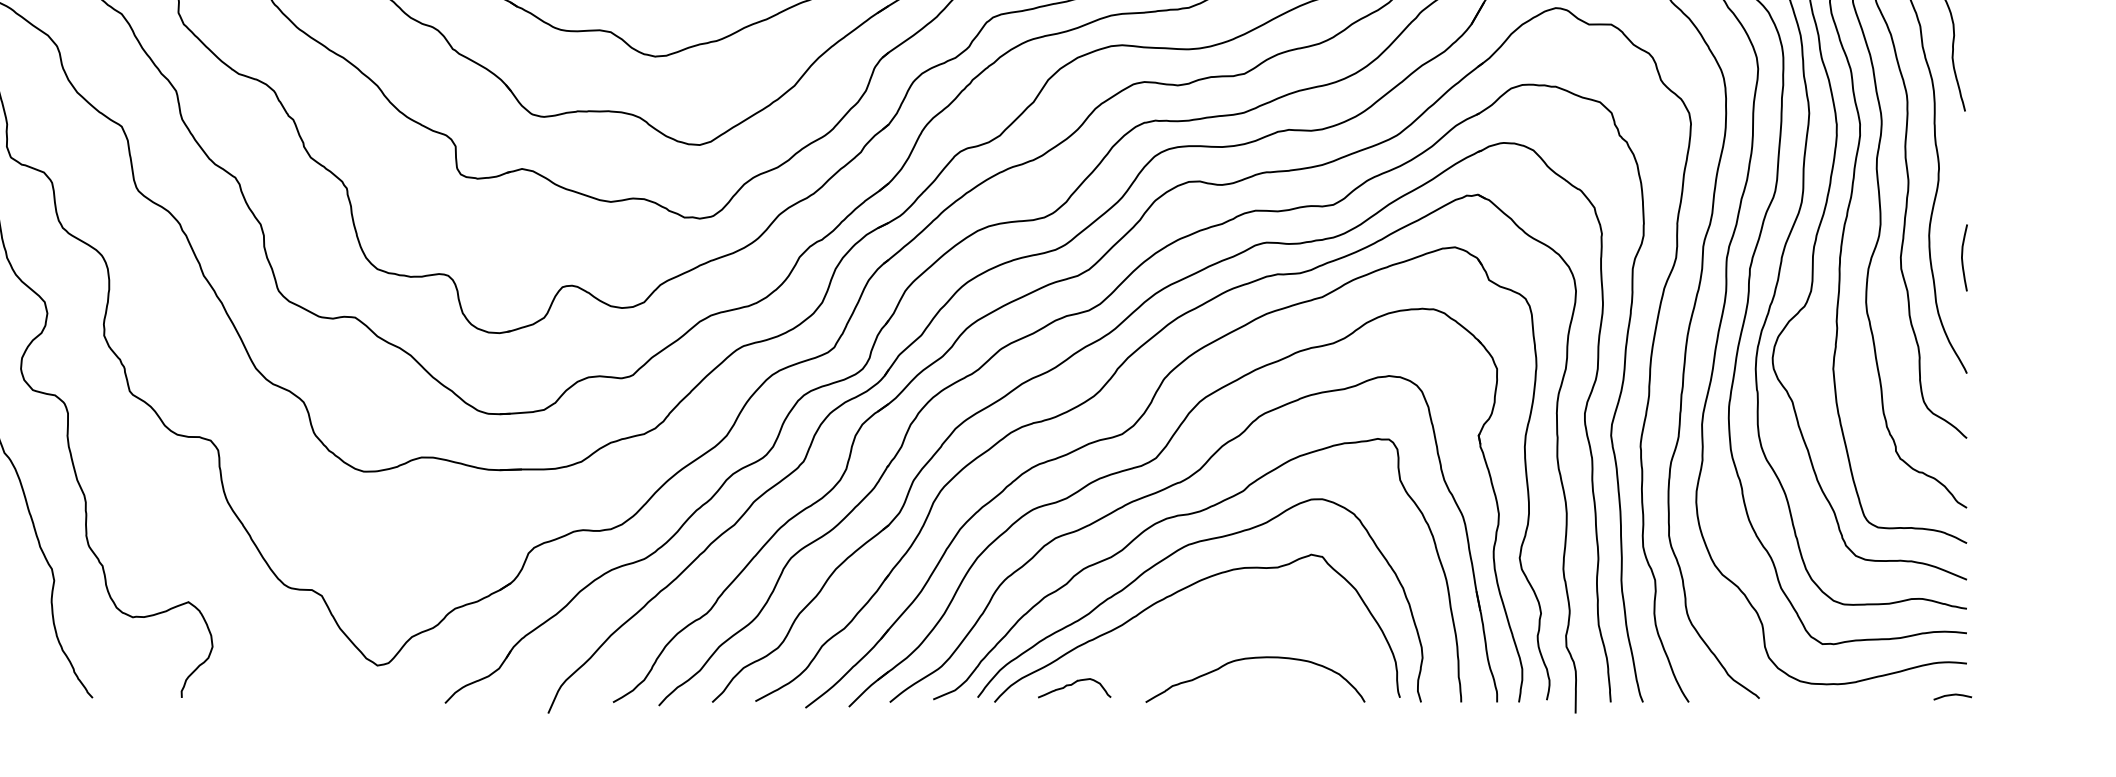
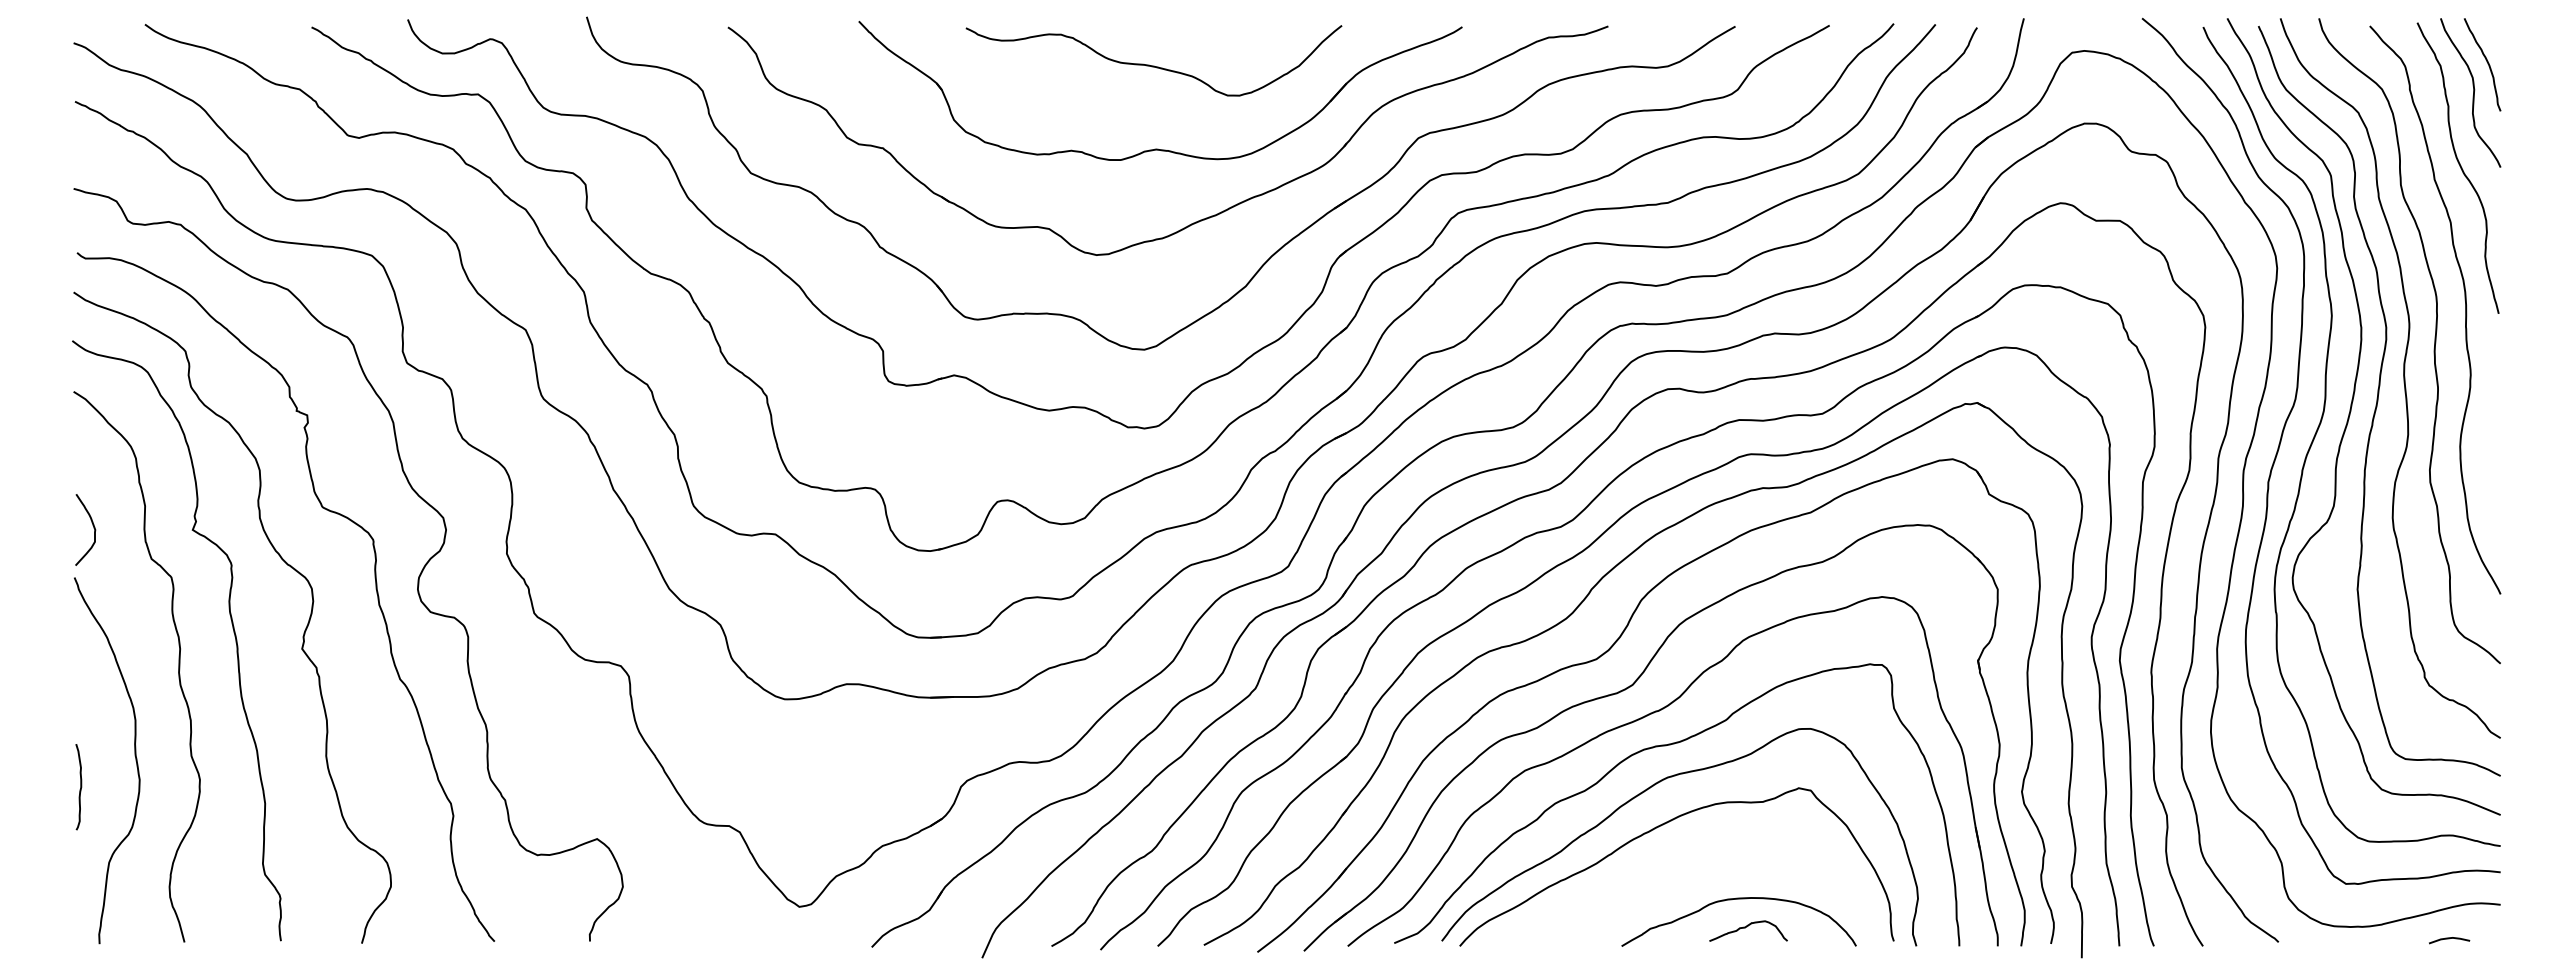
curve: (1963, 257) -> (2496, 470), removed
curve: (1073, 684) -> (1747, 927), moved
curve: (1952, 696) -> (2449, 939), moved

